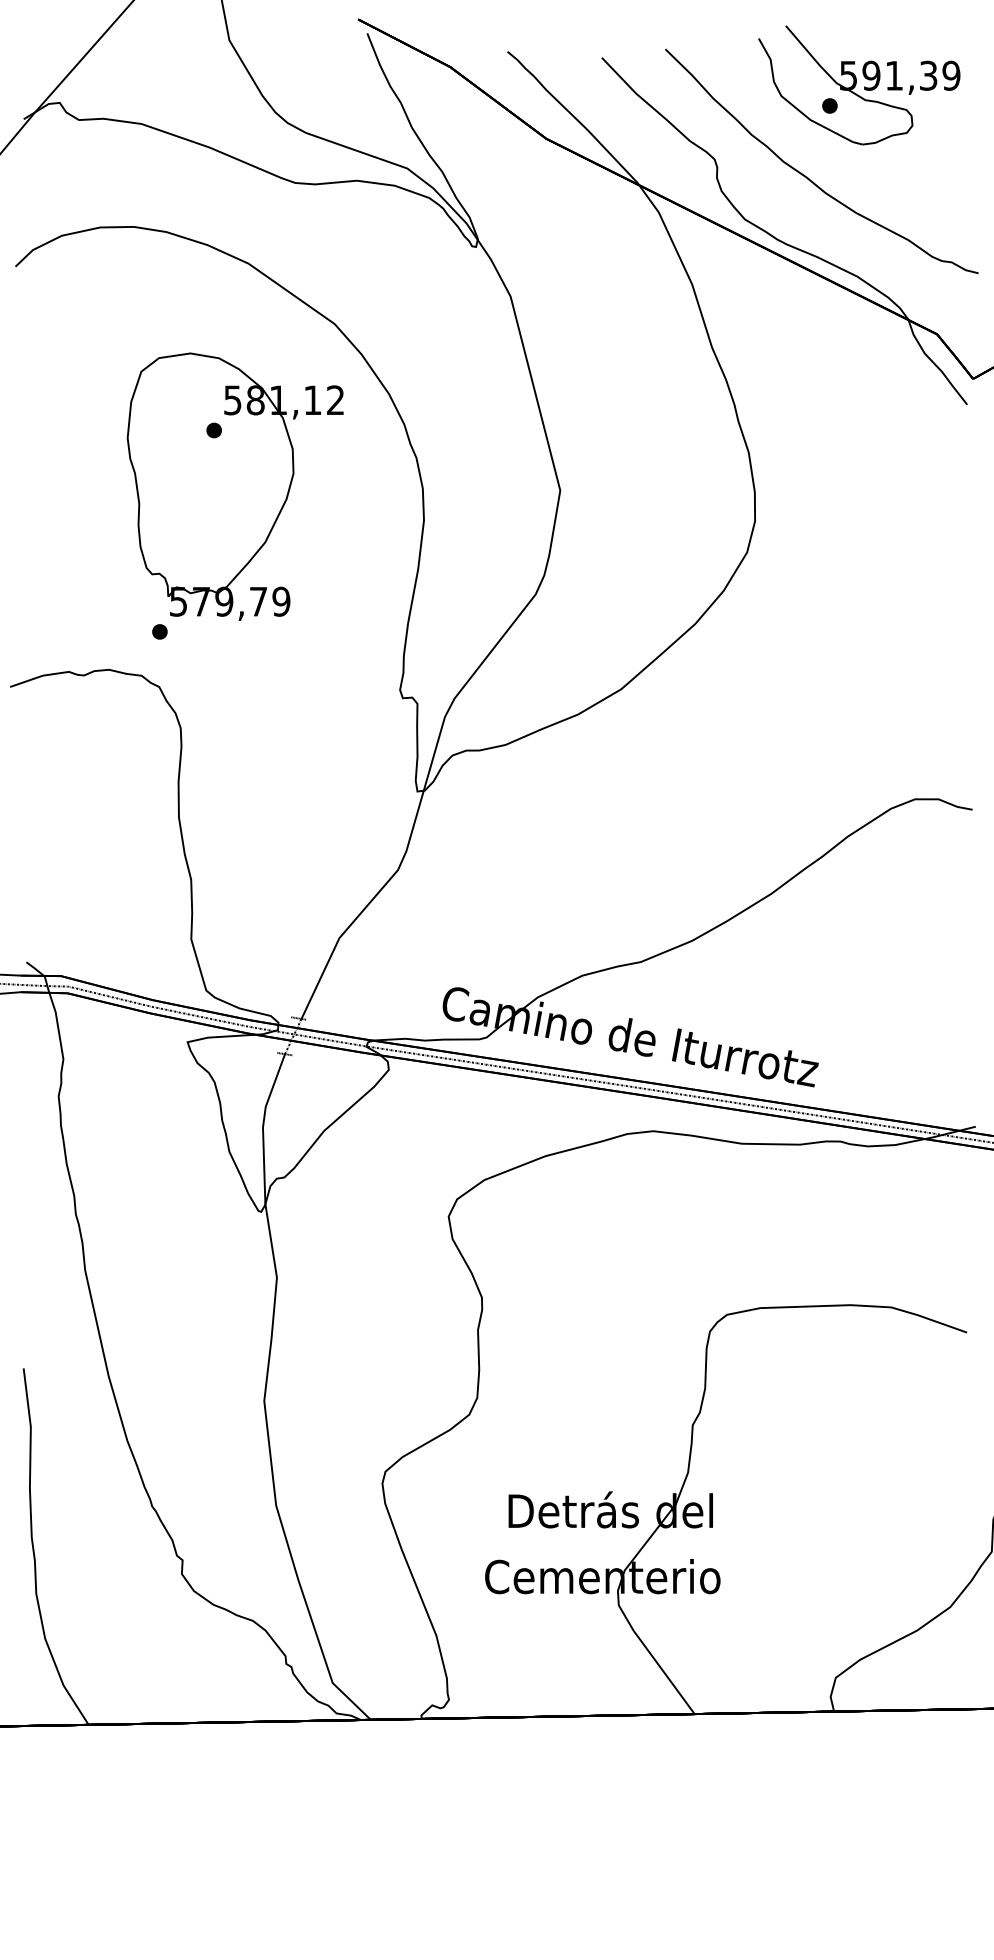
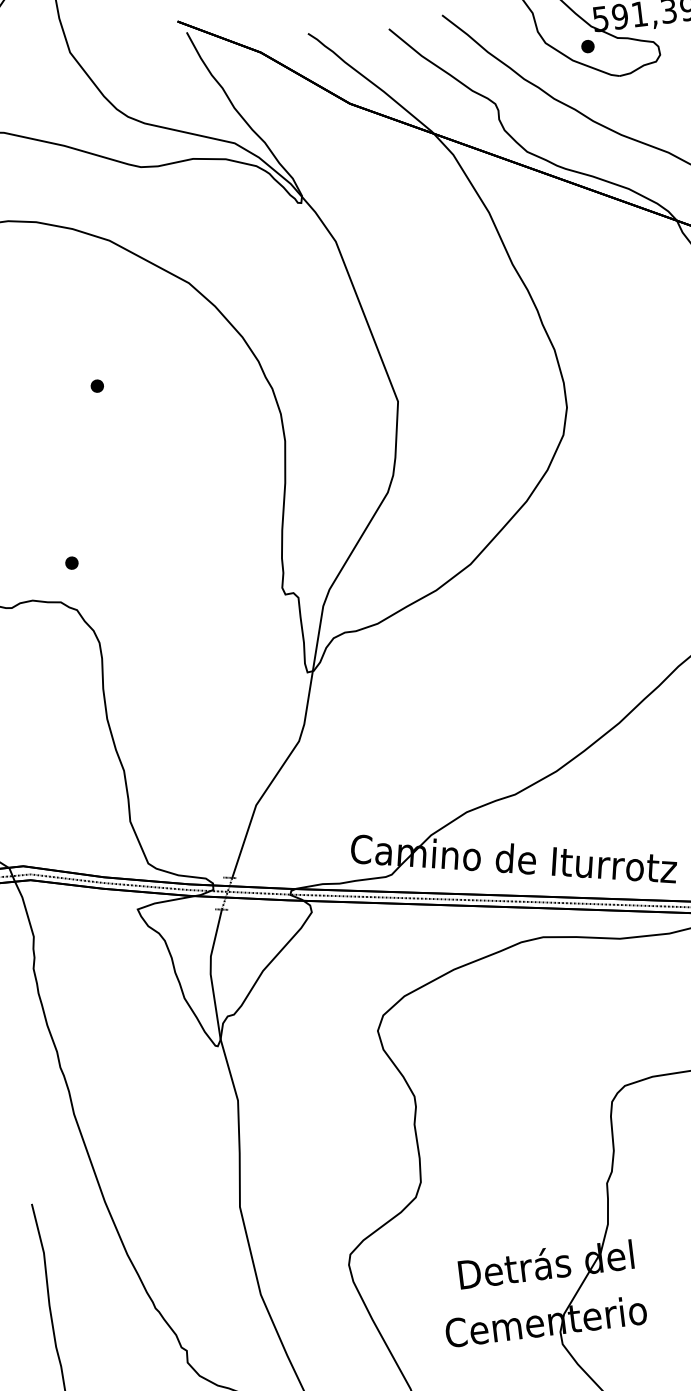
part: (234, 486) -> (120, 431), removed

